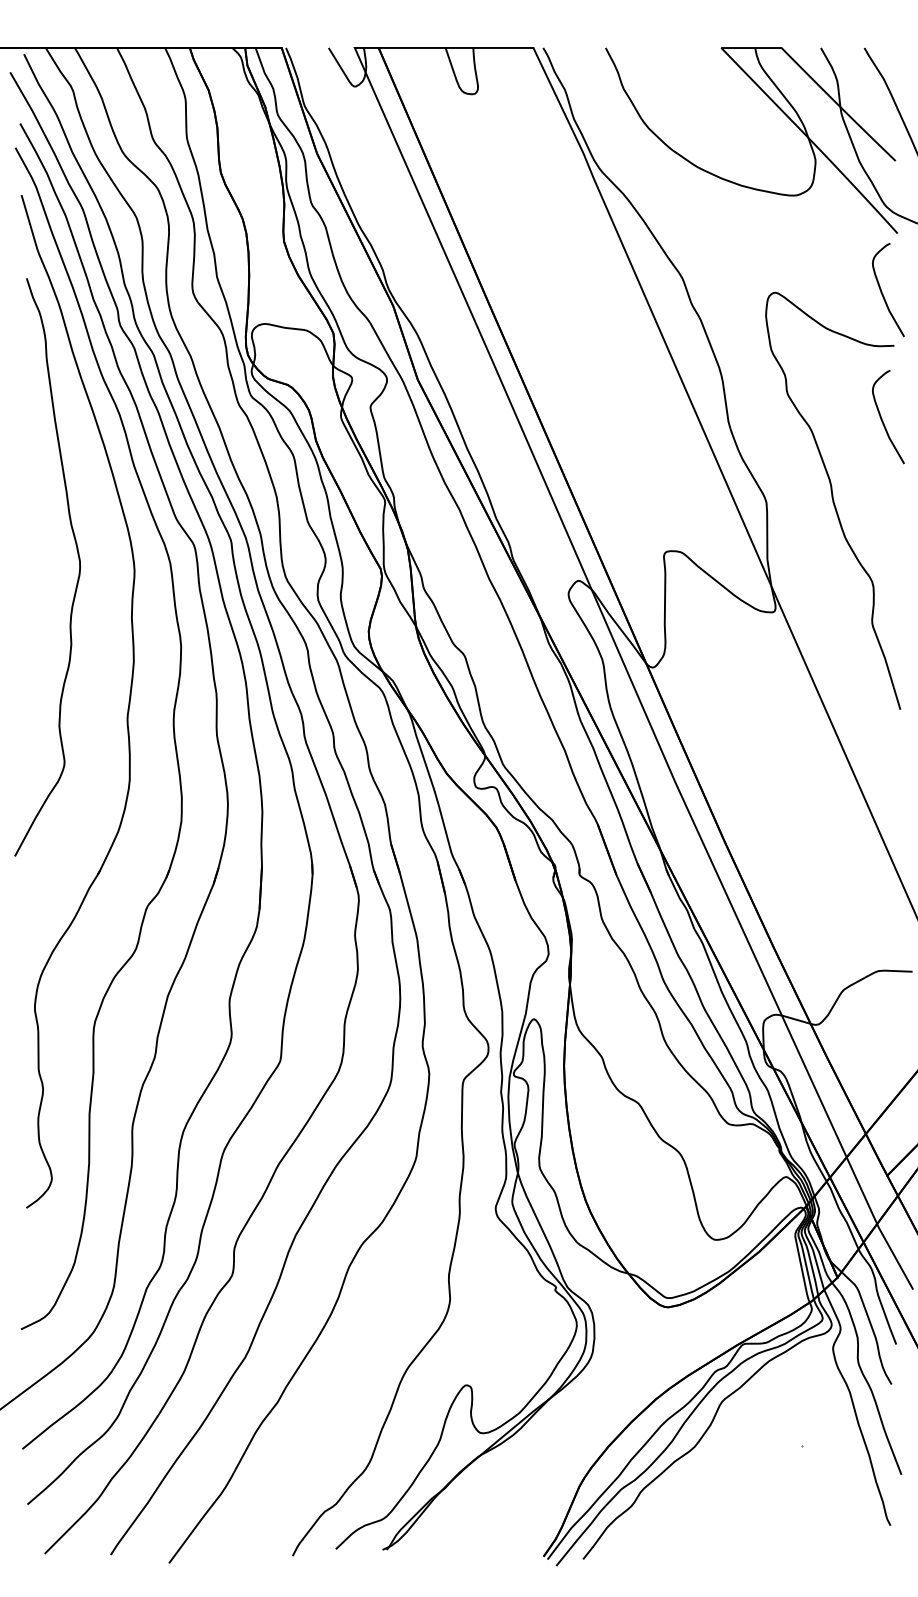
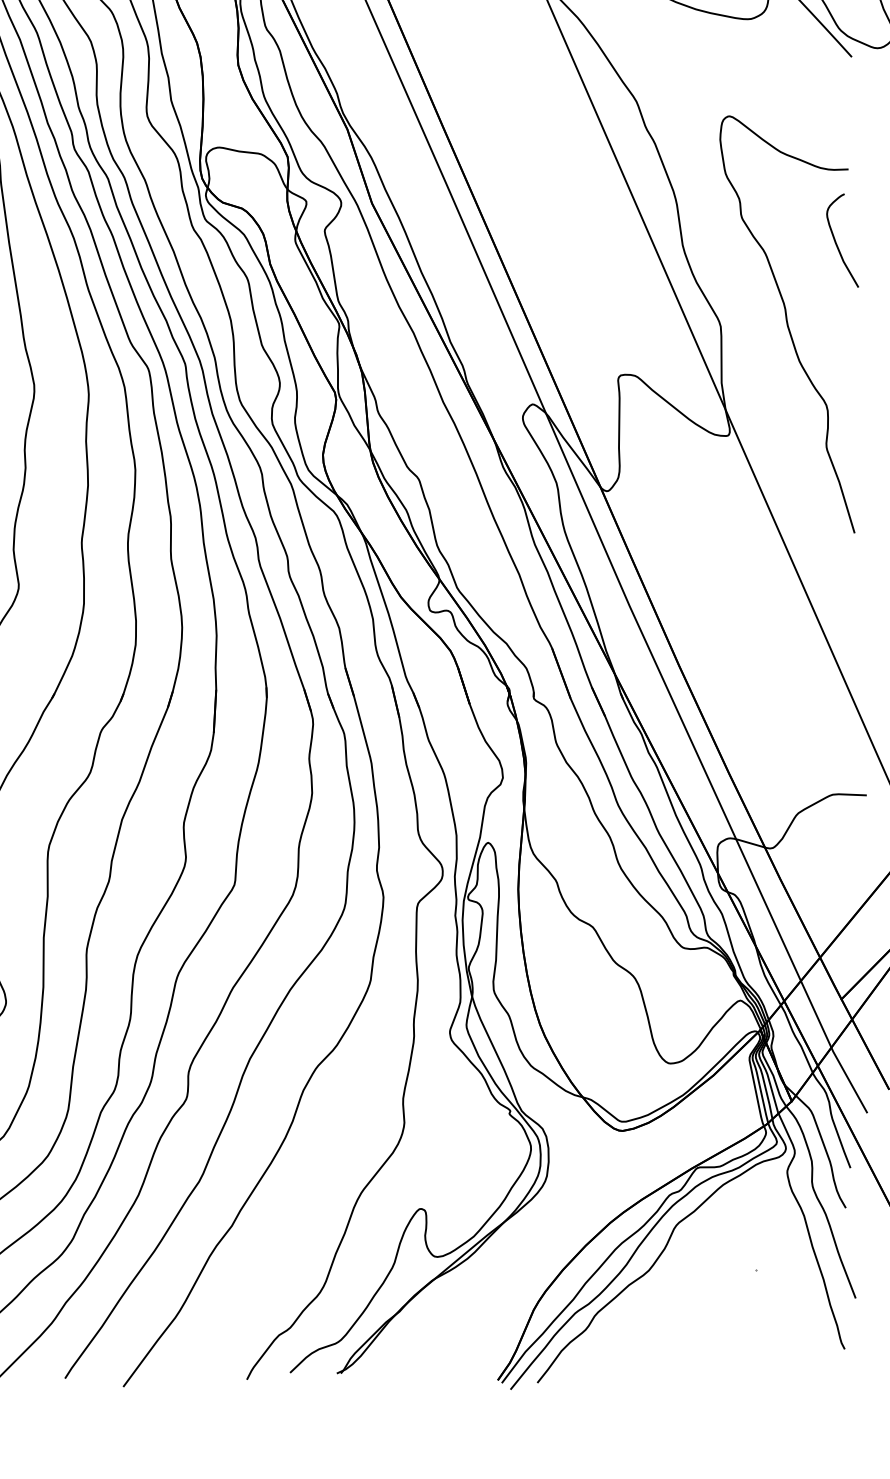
curve: (882, 291) -> (836, 115), removed

